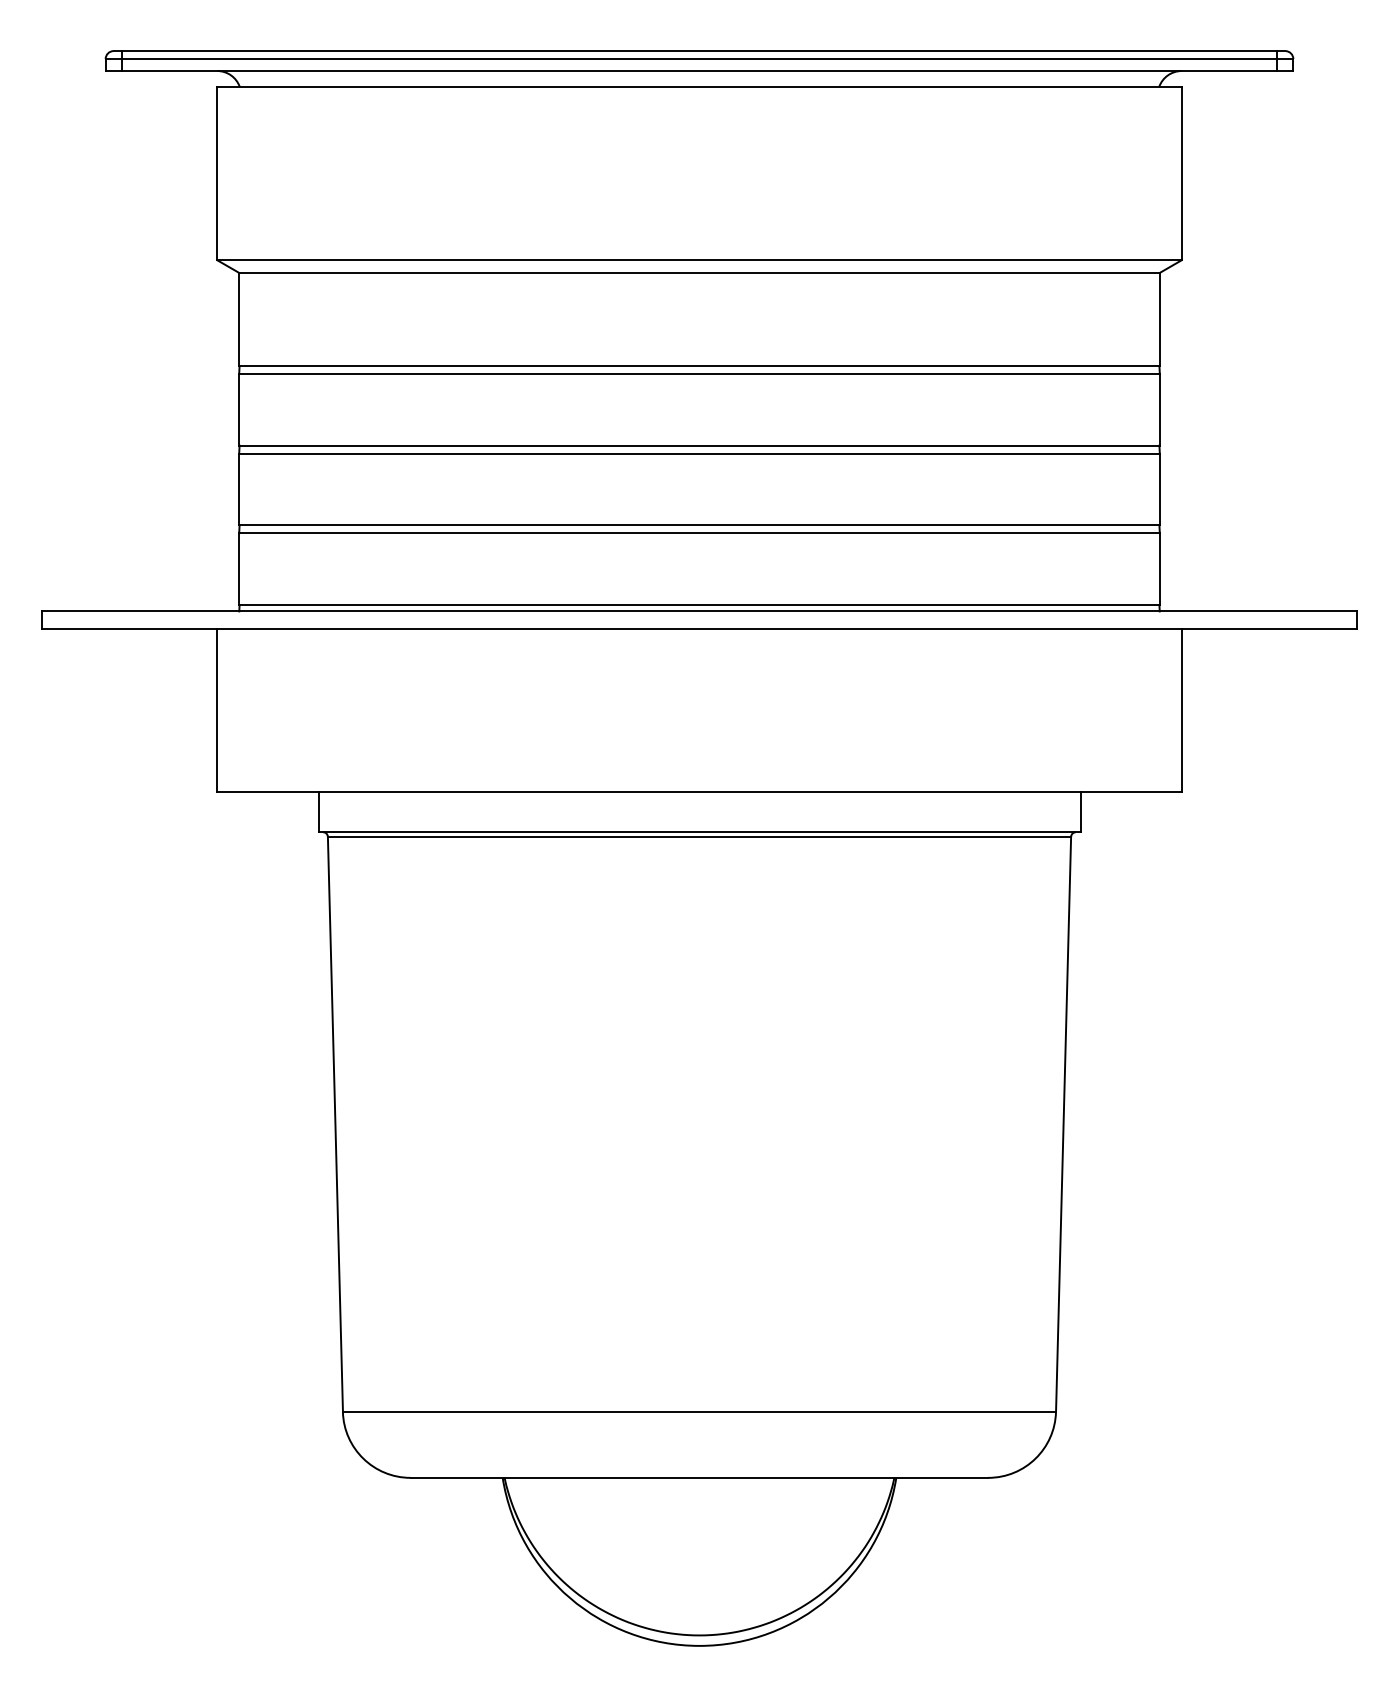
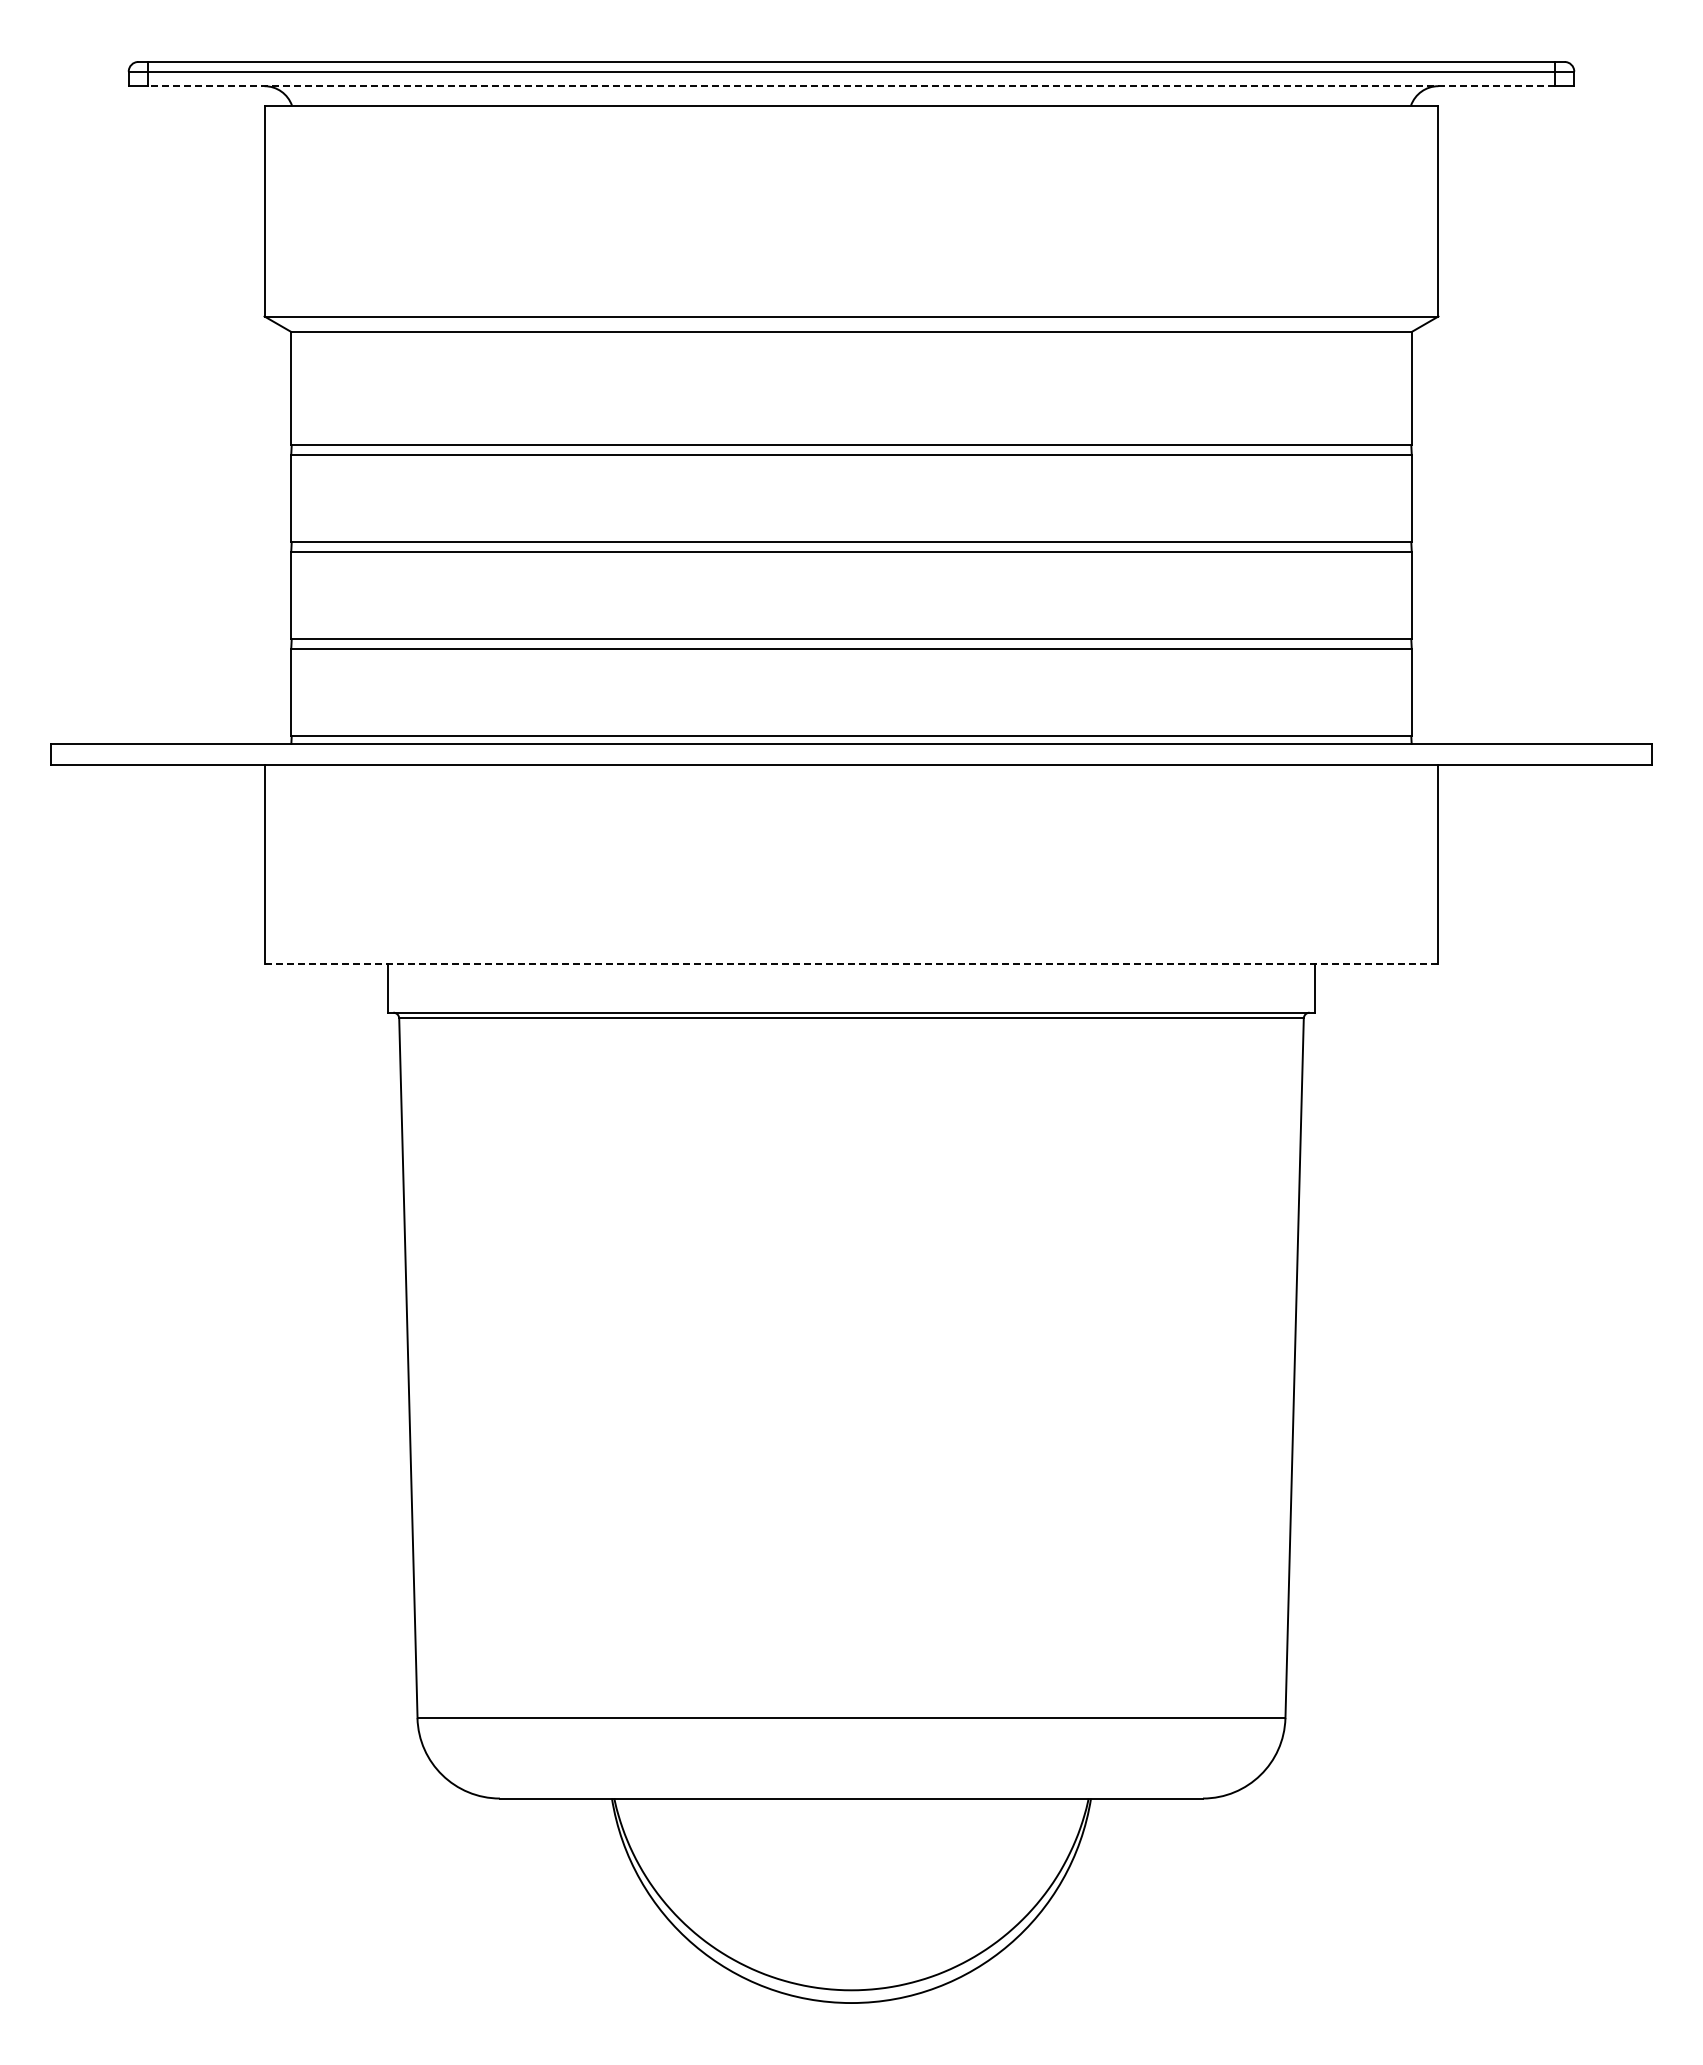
line: (699, 71) -> (851, 86), solid -> dashed
line: (699, 792) -> (851, 964), solid -> dashed

